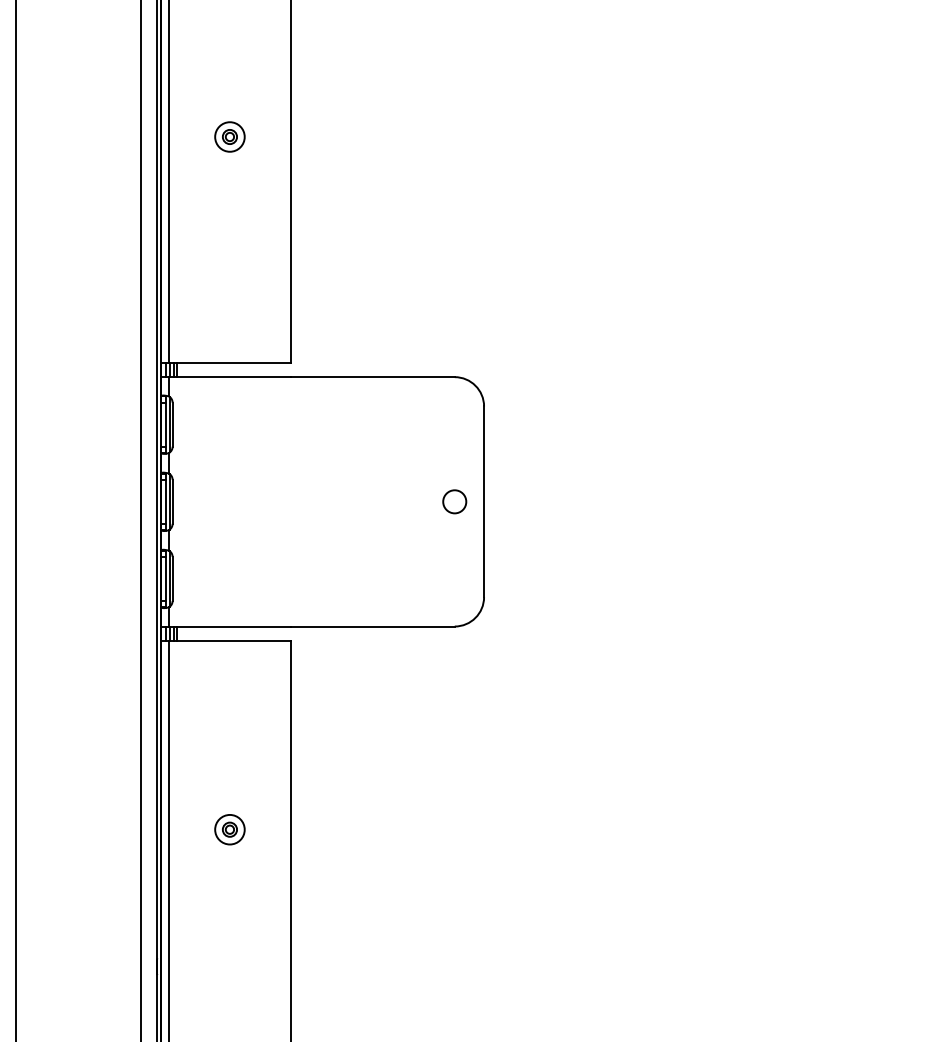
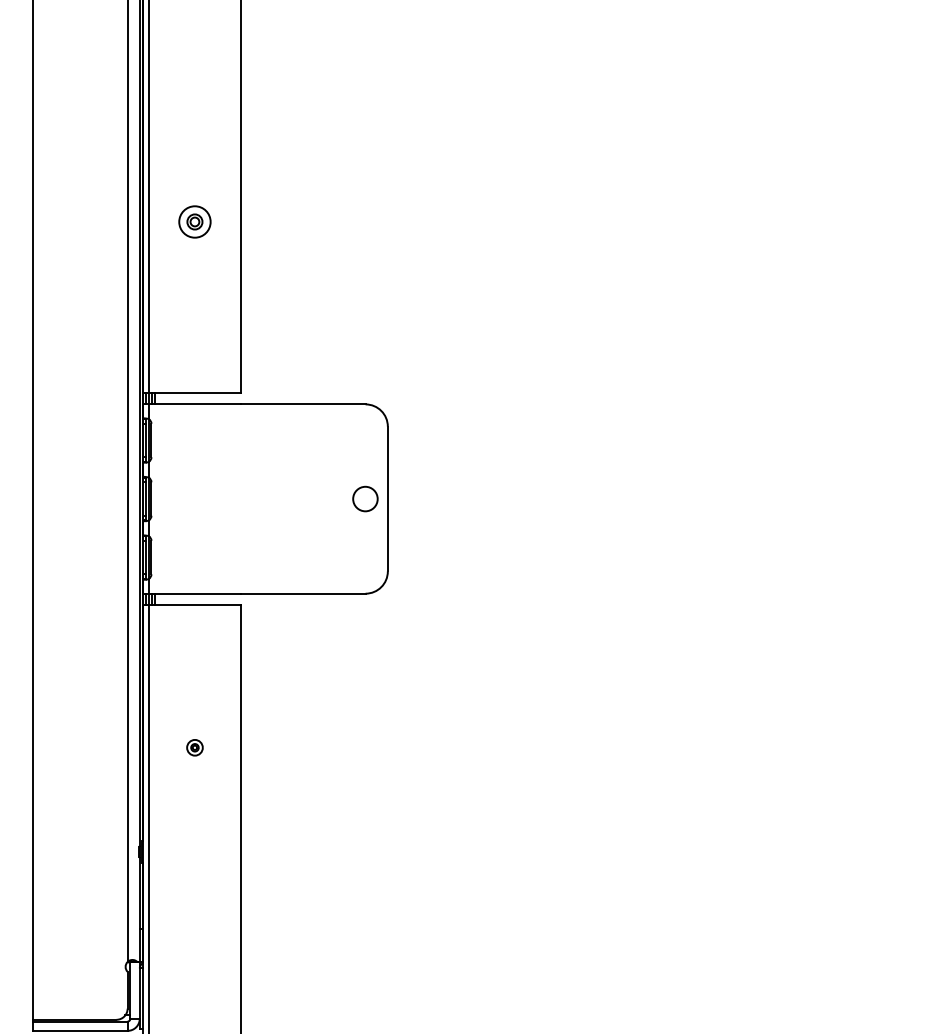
part: (229, 137) -> (194, 222), size x1.4
circle: (454, 501) -> (365, 498), size x1.4
part: (229, 829) -> (194, 747), size x0.7

